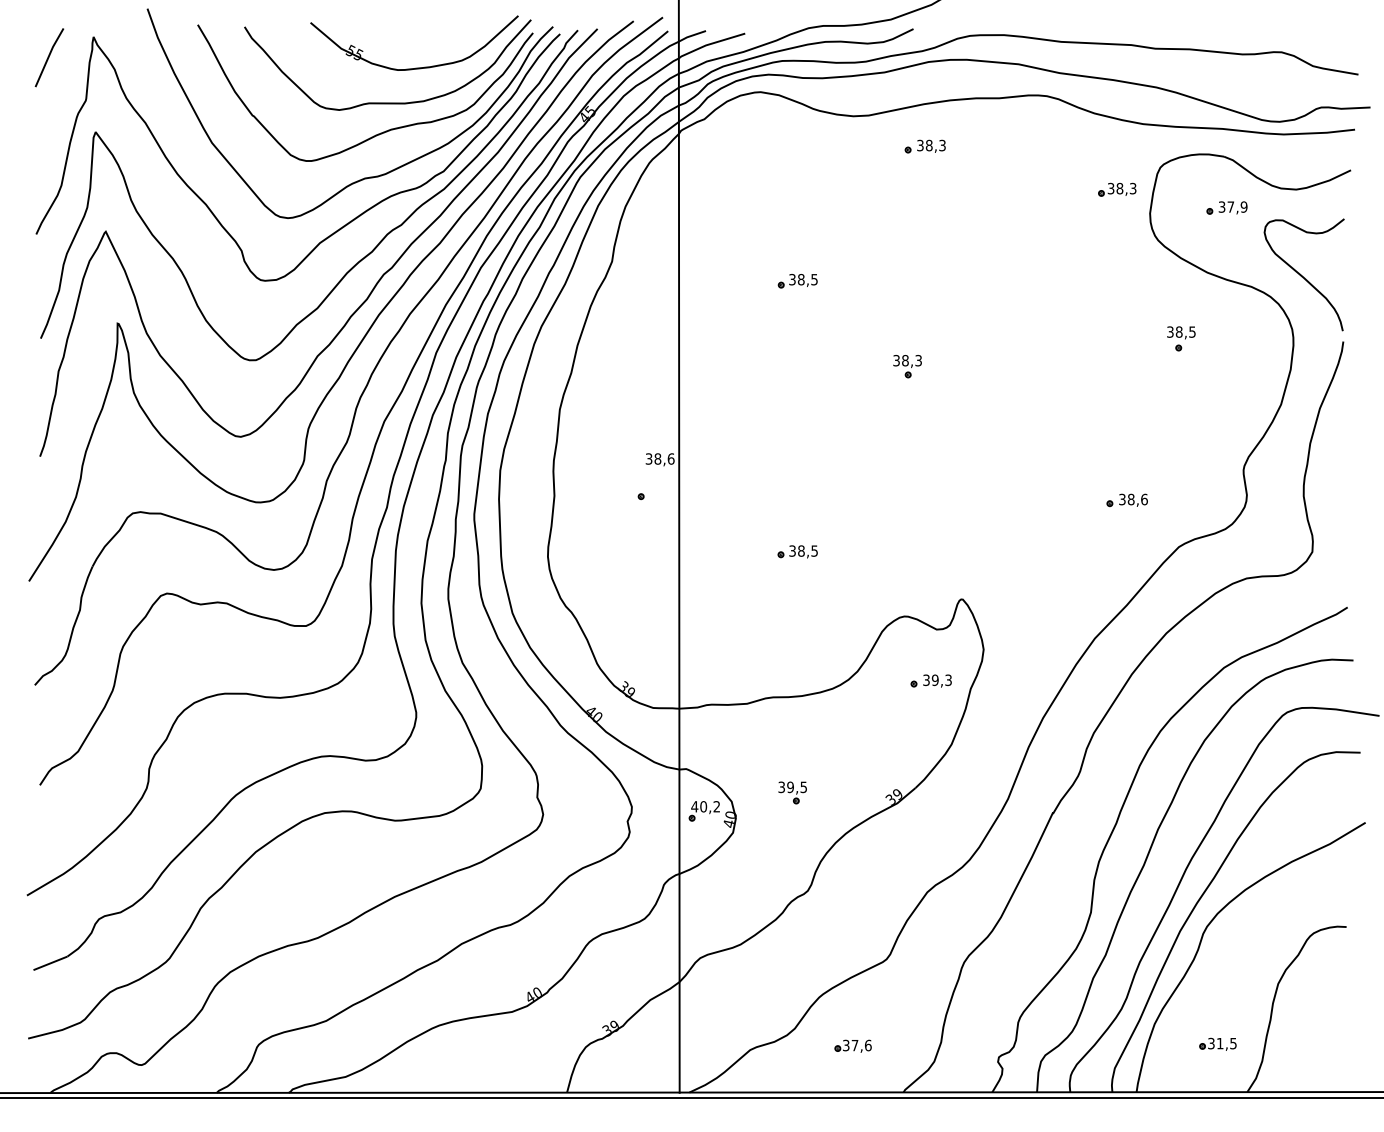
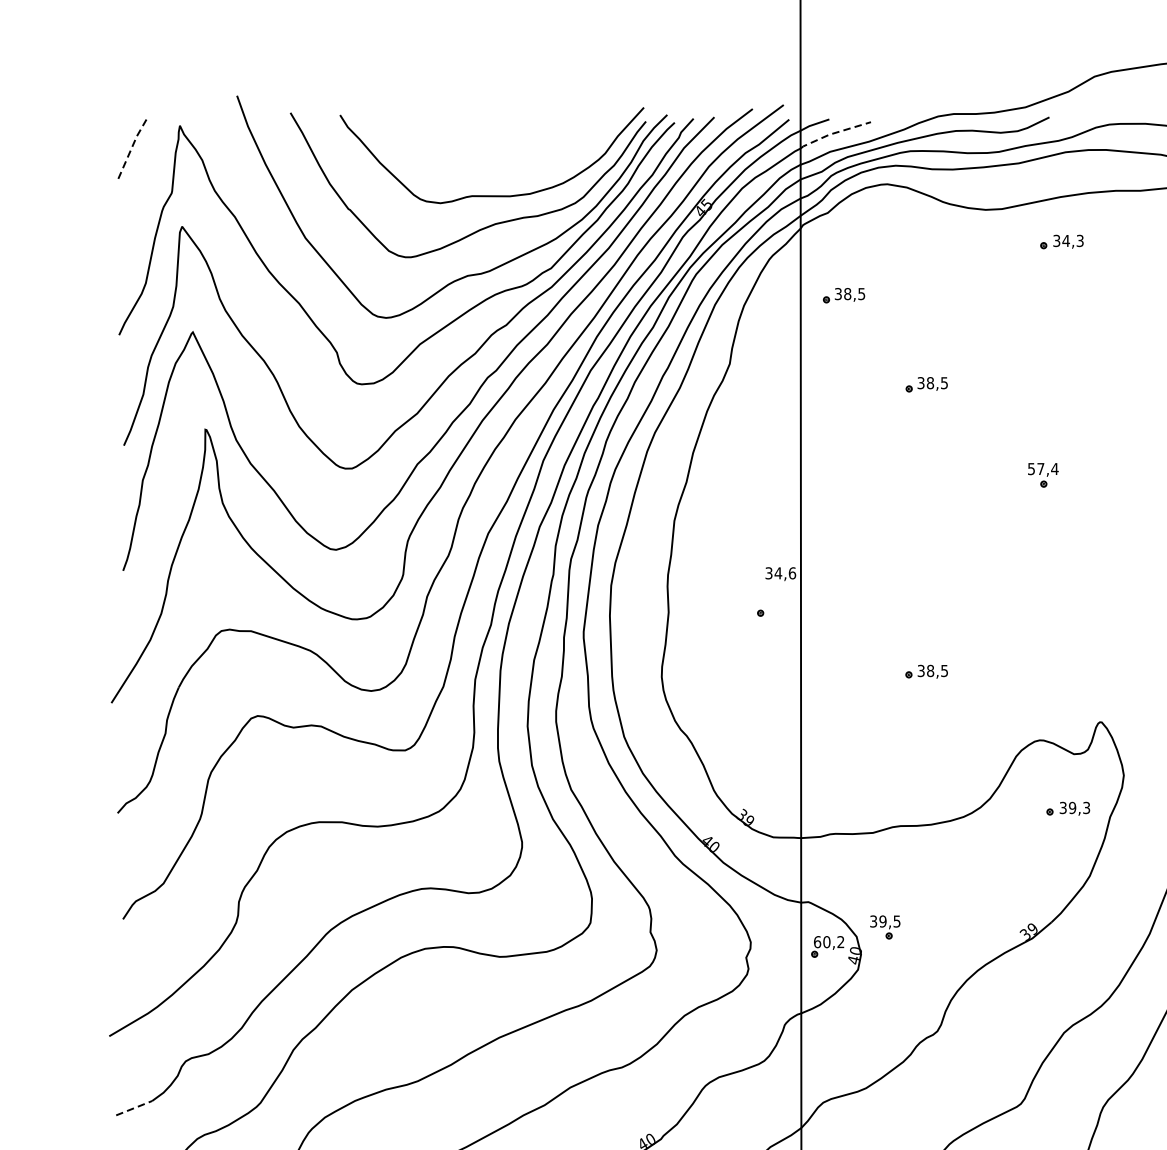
line: (709, 44) -> (833, 133), solid -> dashed
line: (49, 56) -> (133, 146), solid -> dashed
part: (415, 67) -> (521, 158), removed
text: (928, 145) -> (1065, 240), 38,3 -> 34,3
part: (719, 197) -> (843, 295), added
text: (907, 360) -> (1043, 468), 38,3 -> 57,4
text: (657, 458) -> (777, 572), 38,6 -> 34,6
part: (792, 792) -> (885, 926), moved
text: (694, 806) -> (817, 941), 40,2 -> 60,2
line: (50, 963) -> (134, 1108), solid -> dashed

